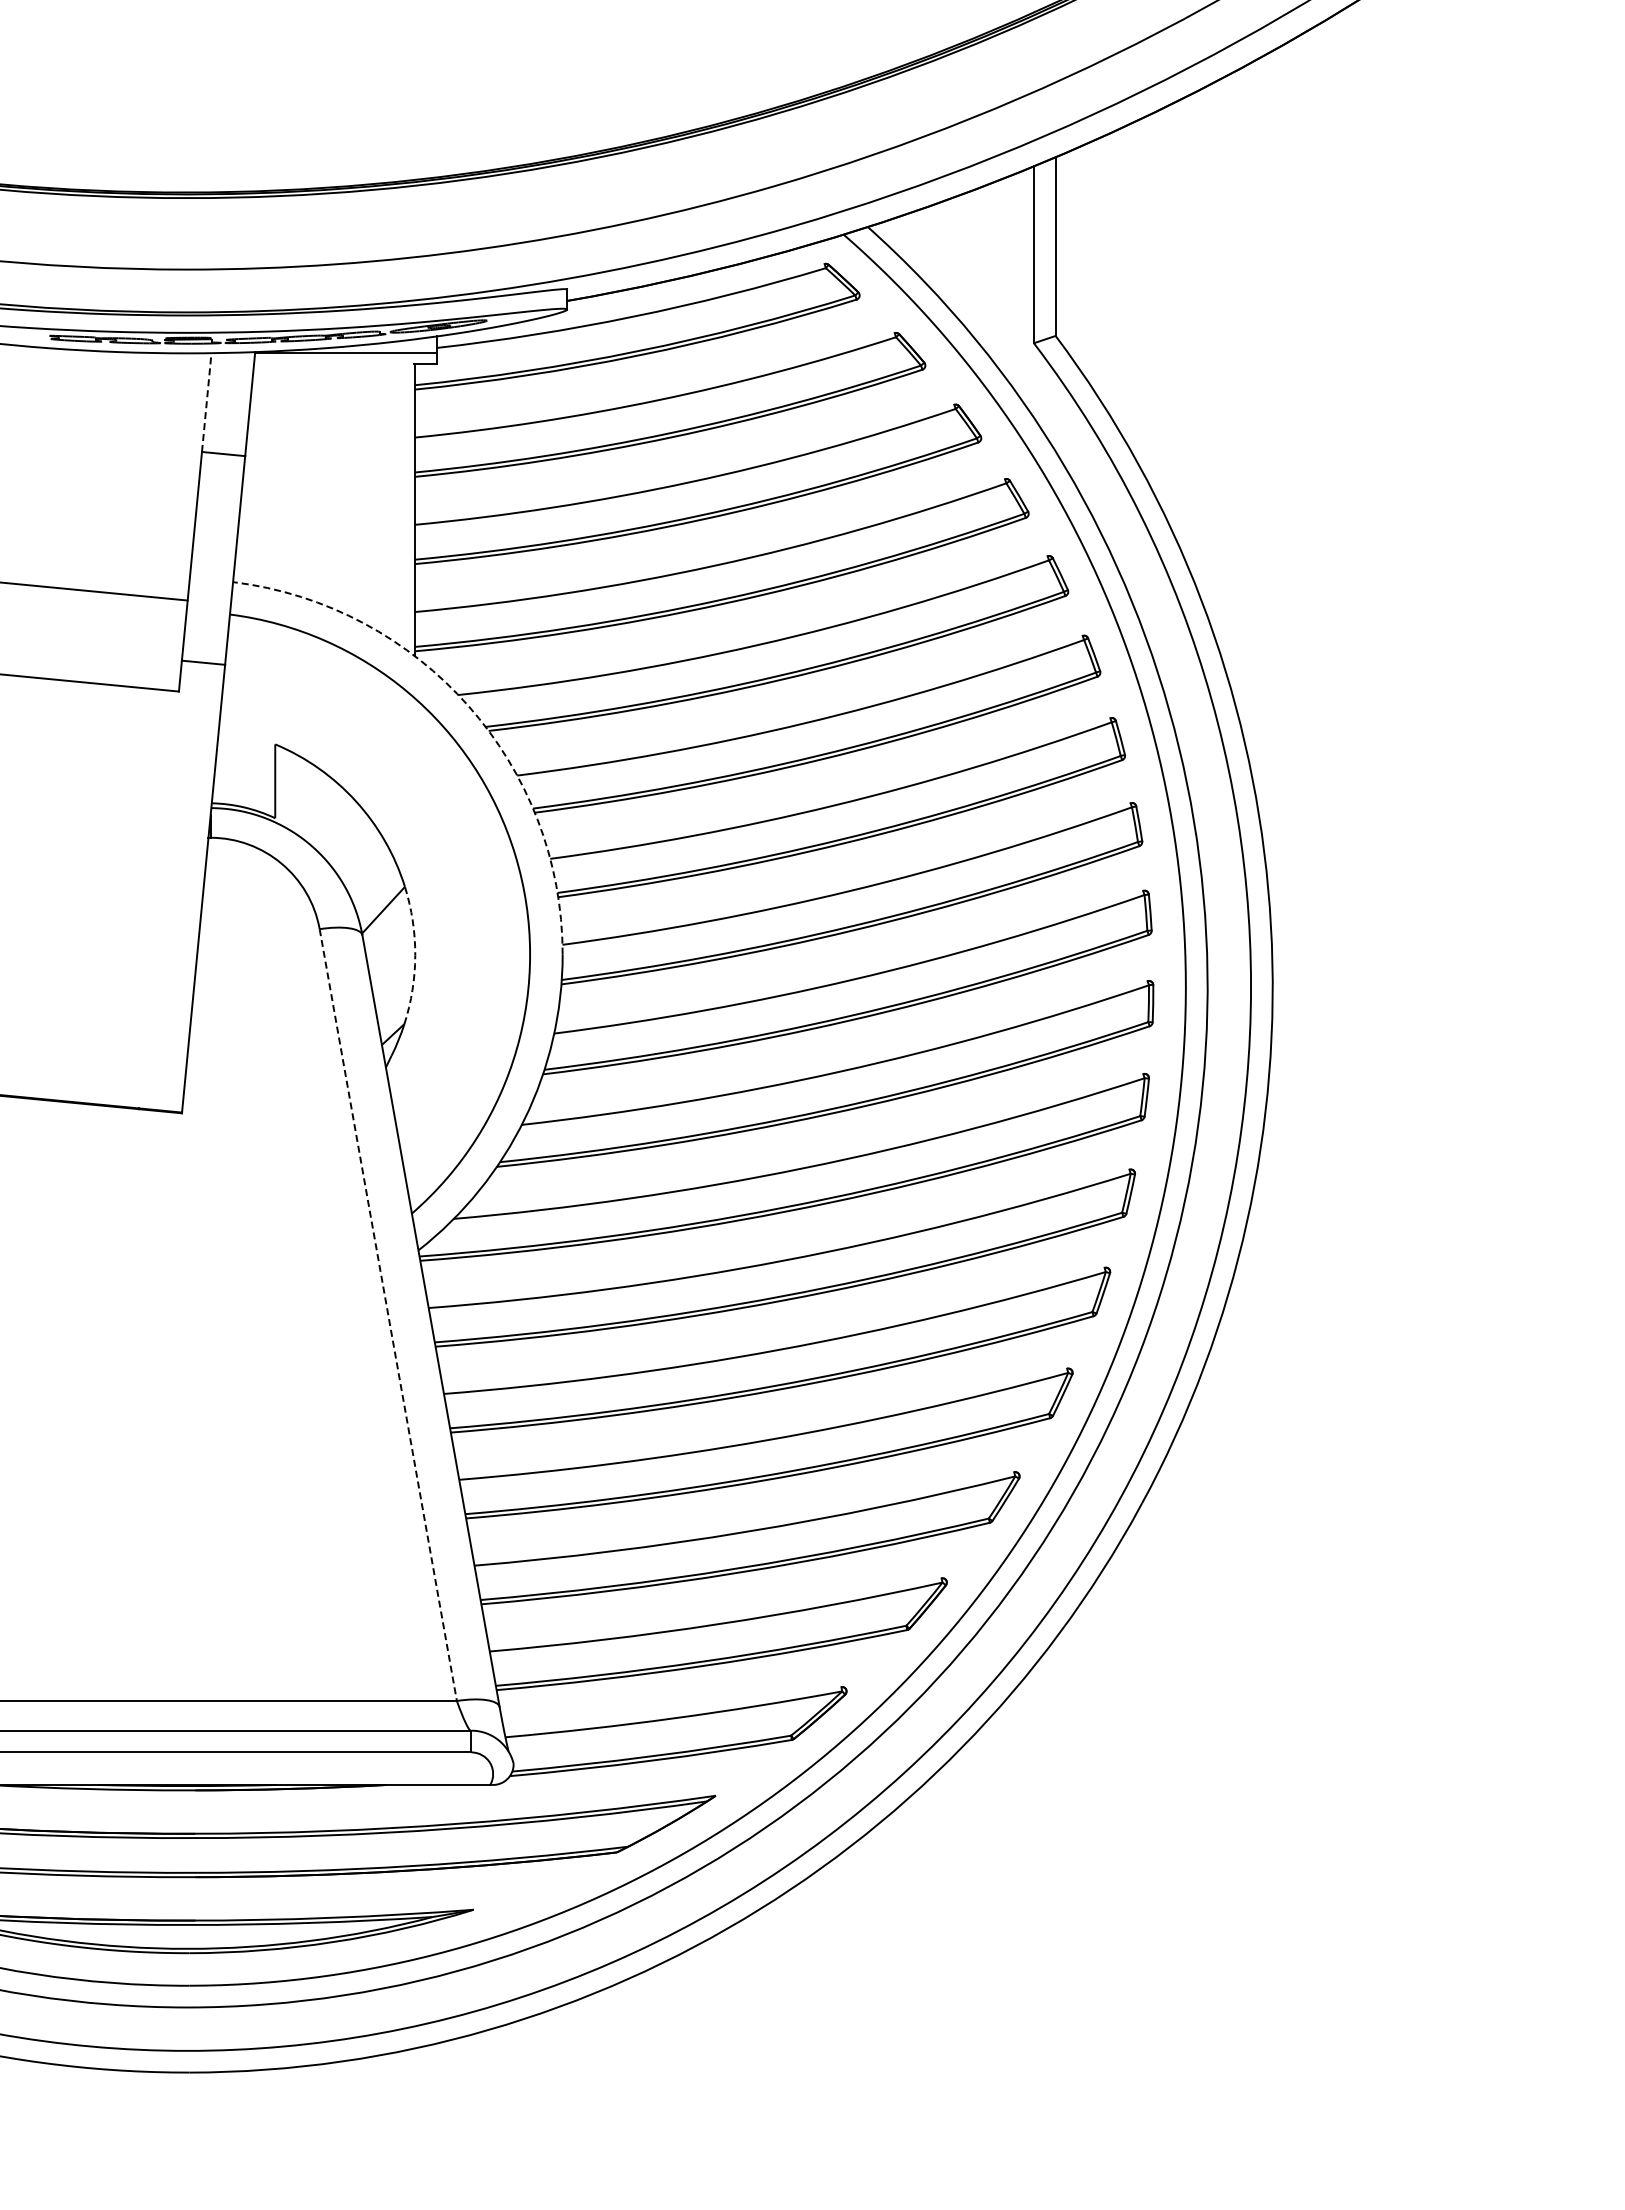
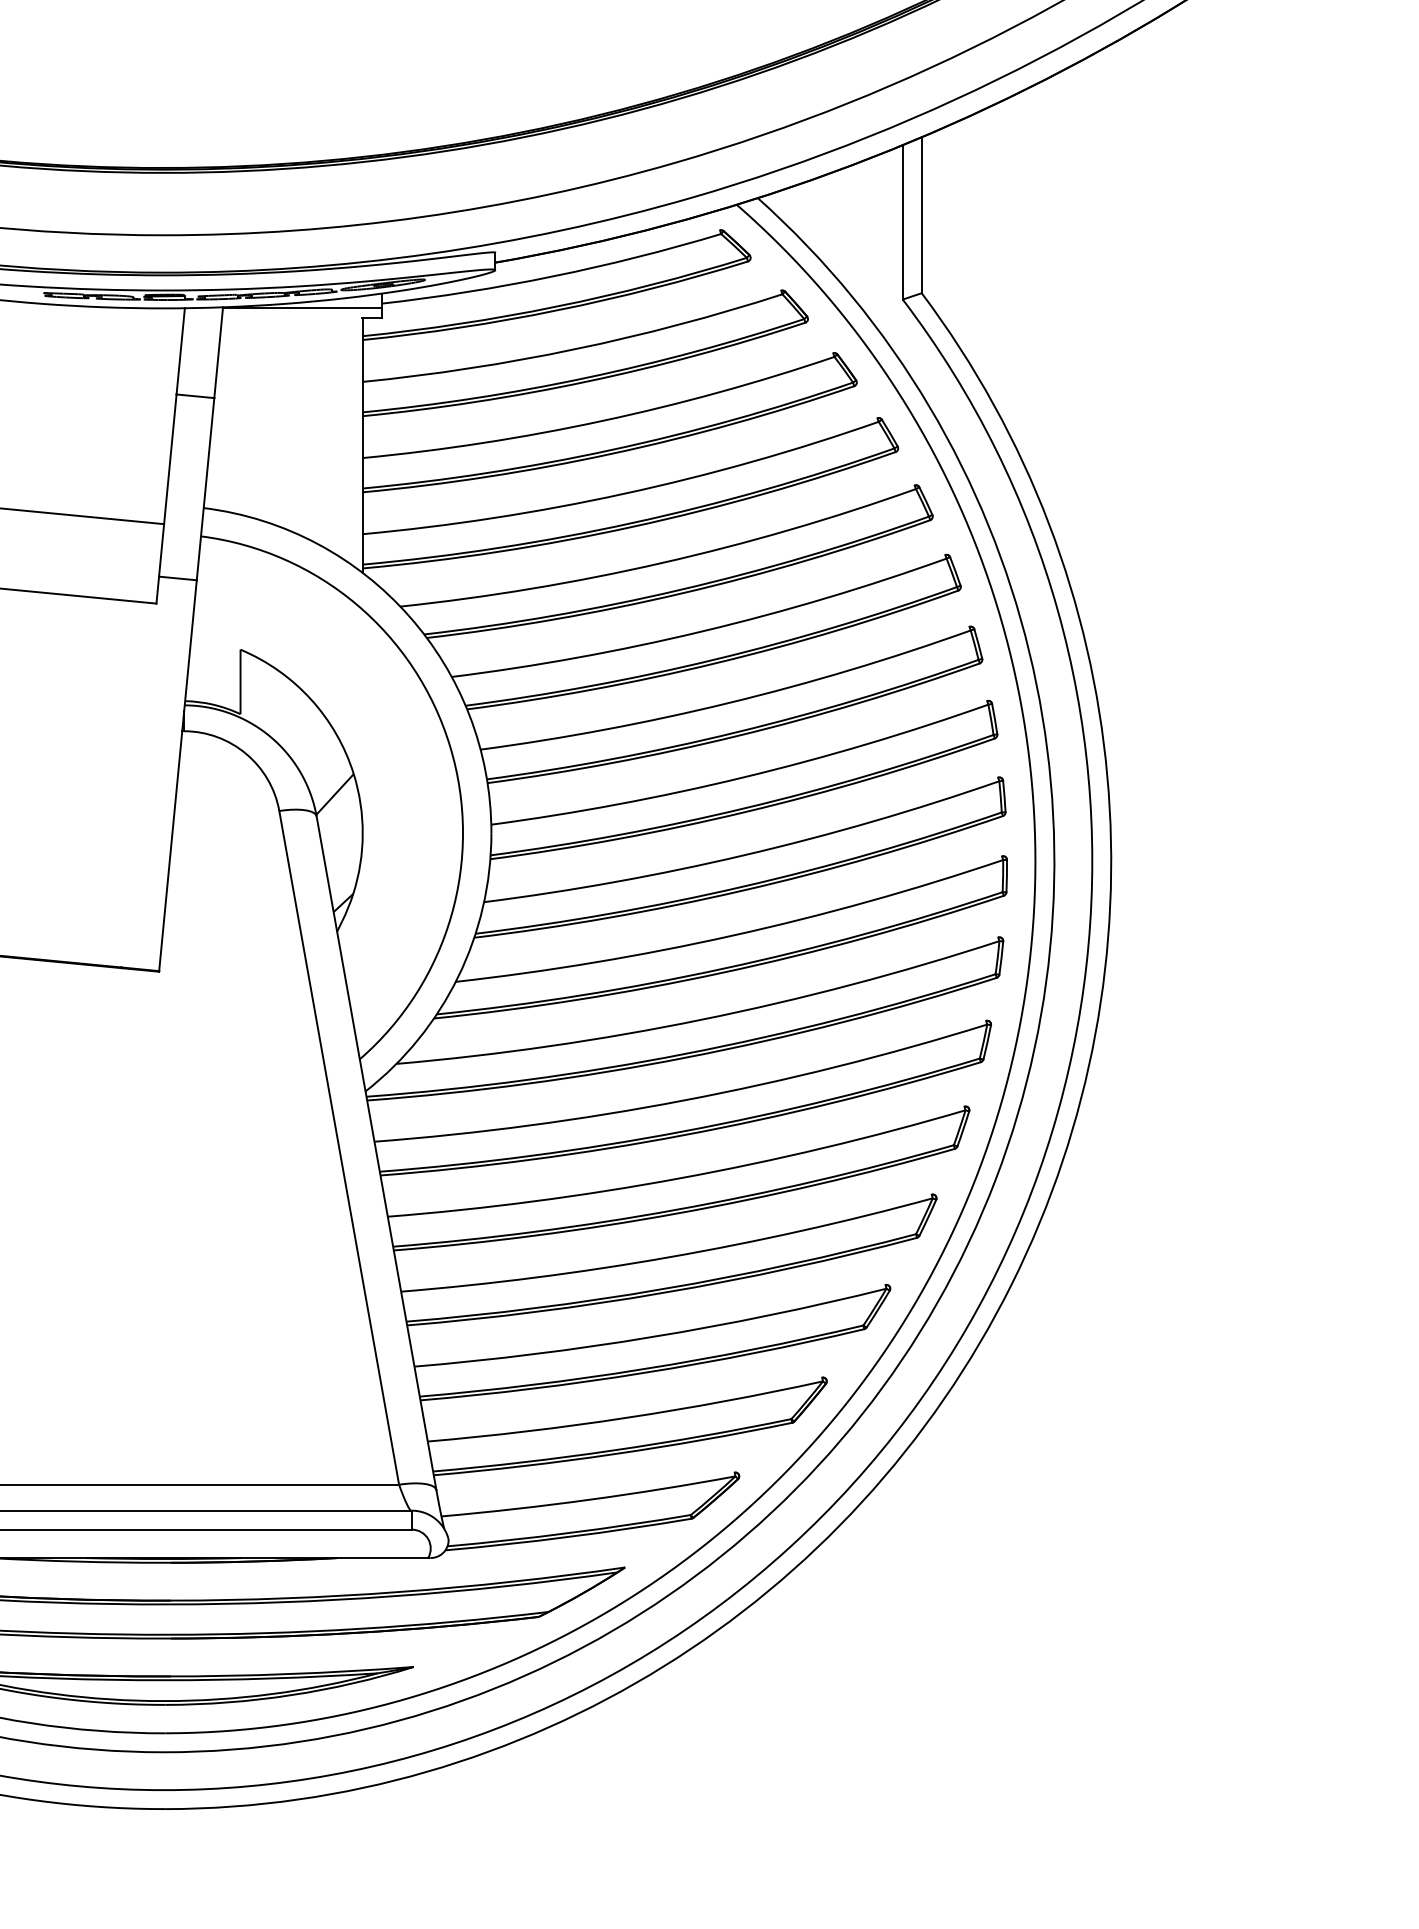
line: (206, 402) -> (180, 351), dashed -> solid
arc: (468, 705) -> (409, 615), dashed -> solid
arc: (415, 955) -> (362, 834), dashed -> solid
line: (388, 1315) -> (339, 1148), dashed -> solid

